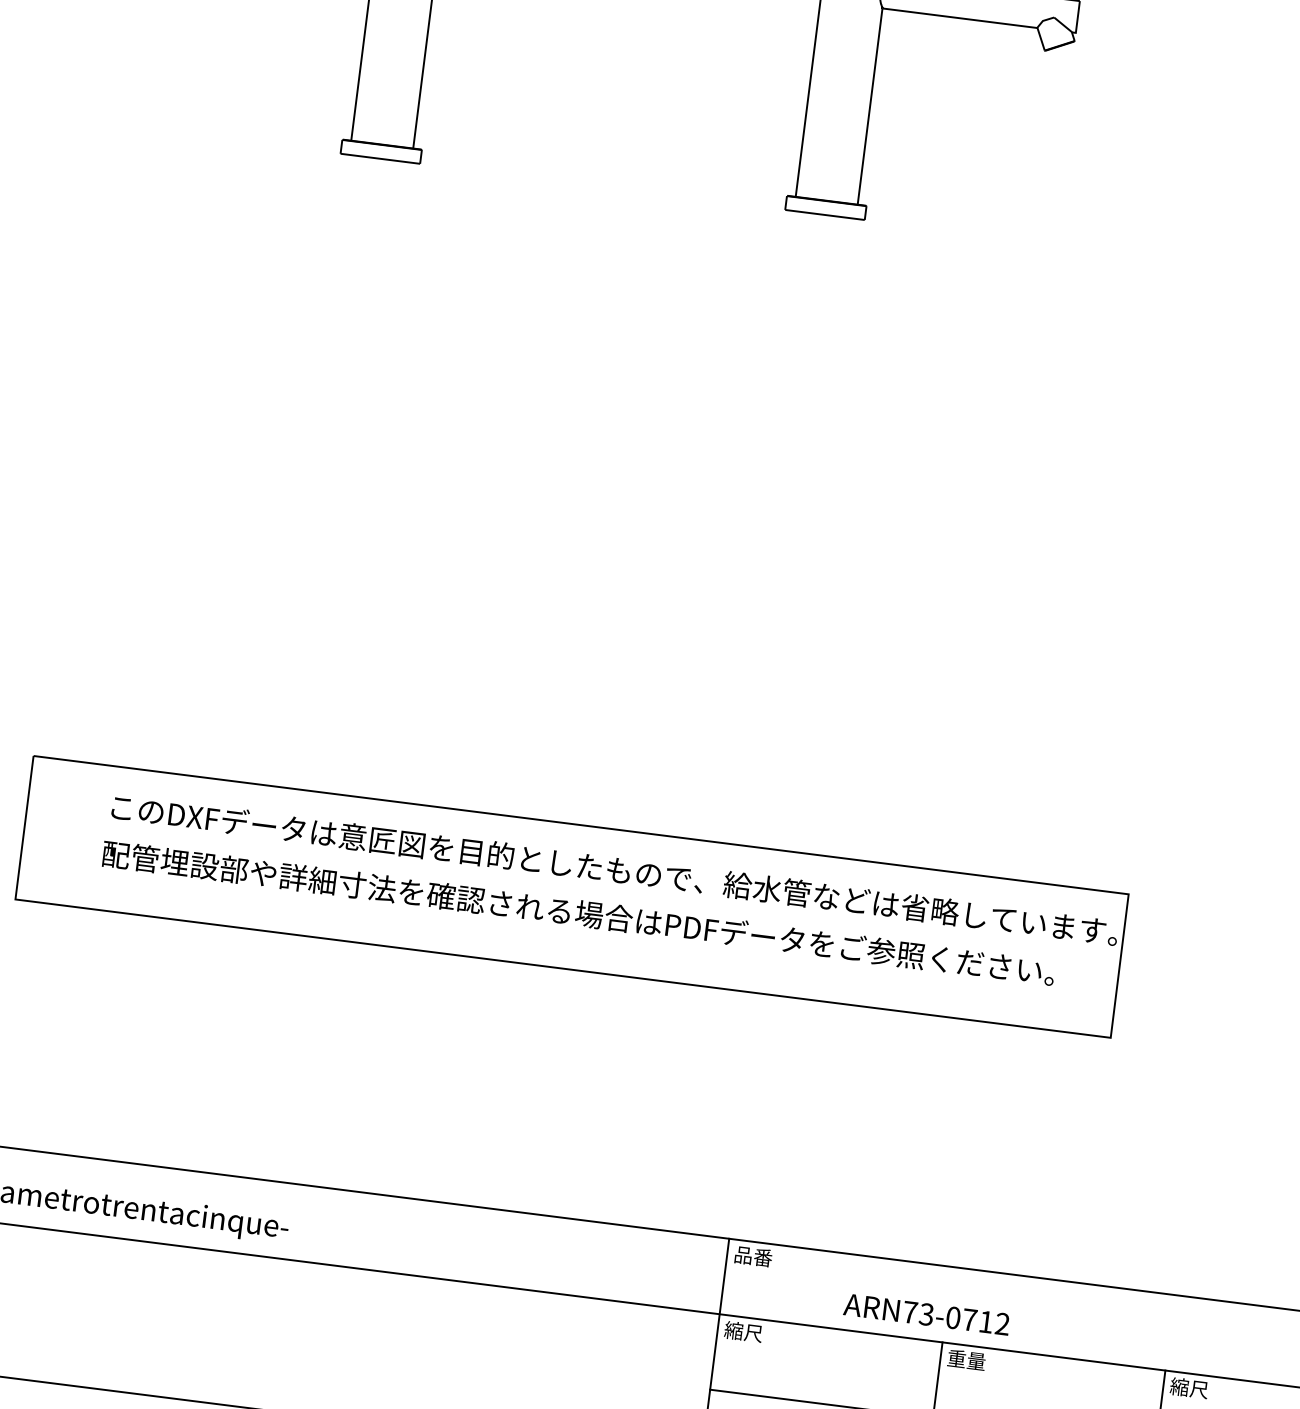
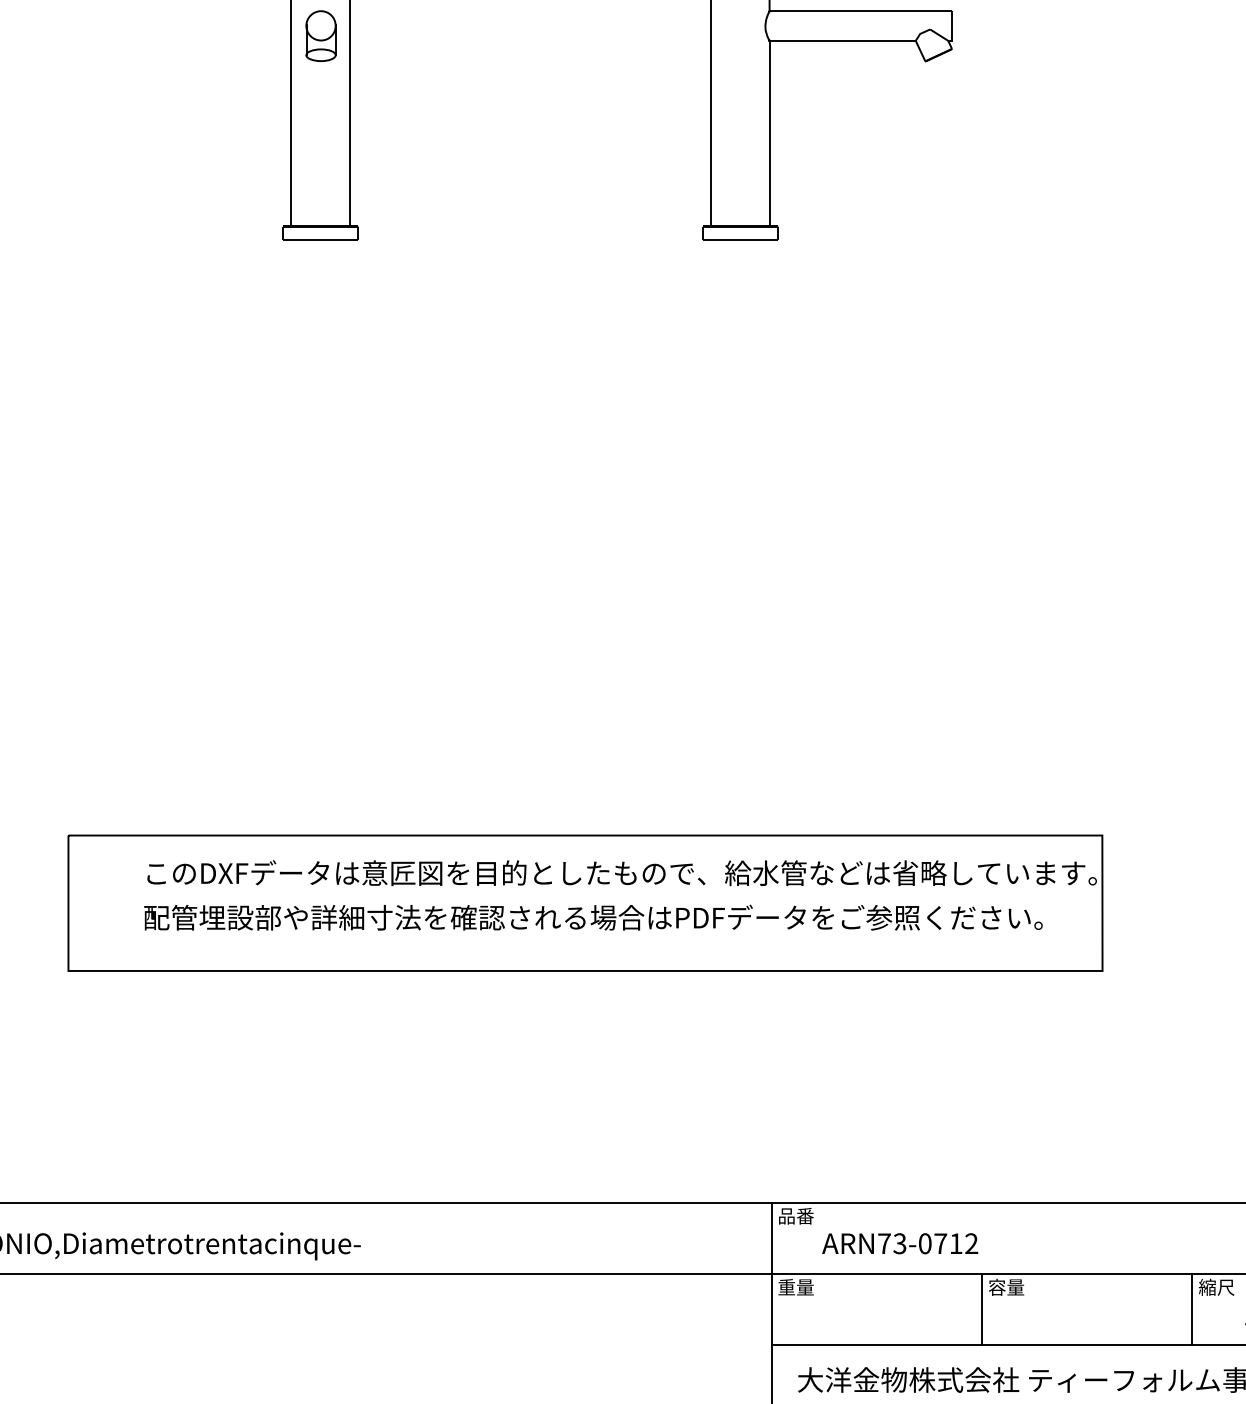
text: (927, 1314) -> (900, 1243), moved
text: (743, 1330) -> (795, 1286), 縮尺 -> 重量
text: (956, 1357) -> (996, 1286), 重量 -> 容量

